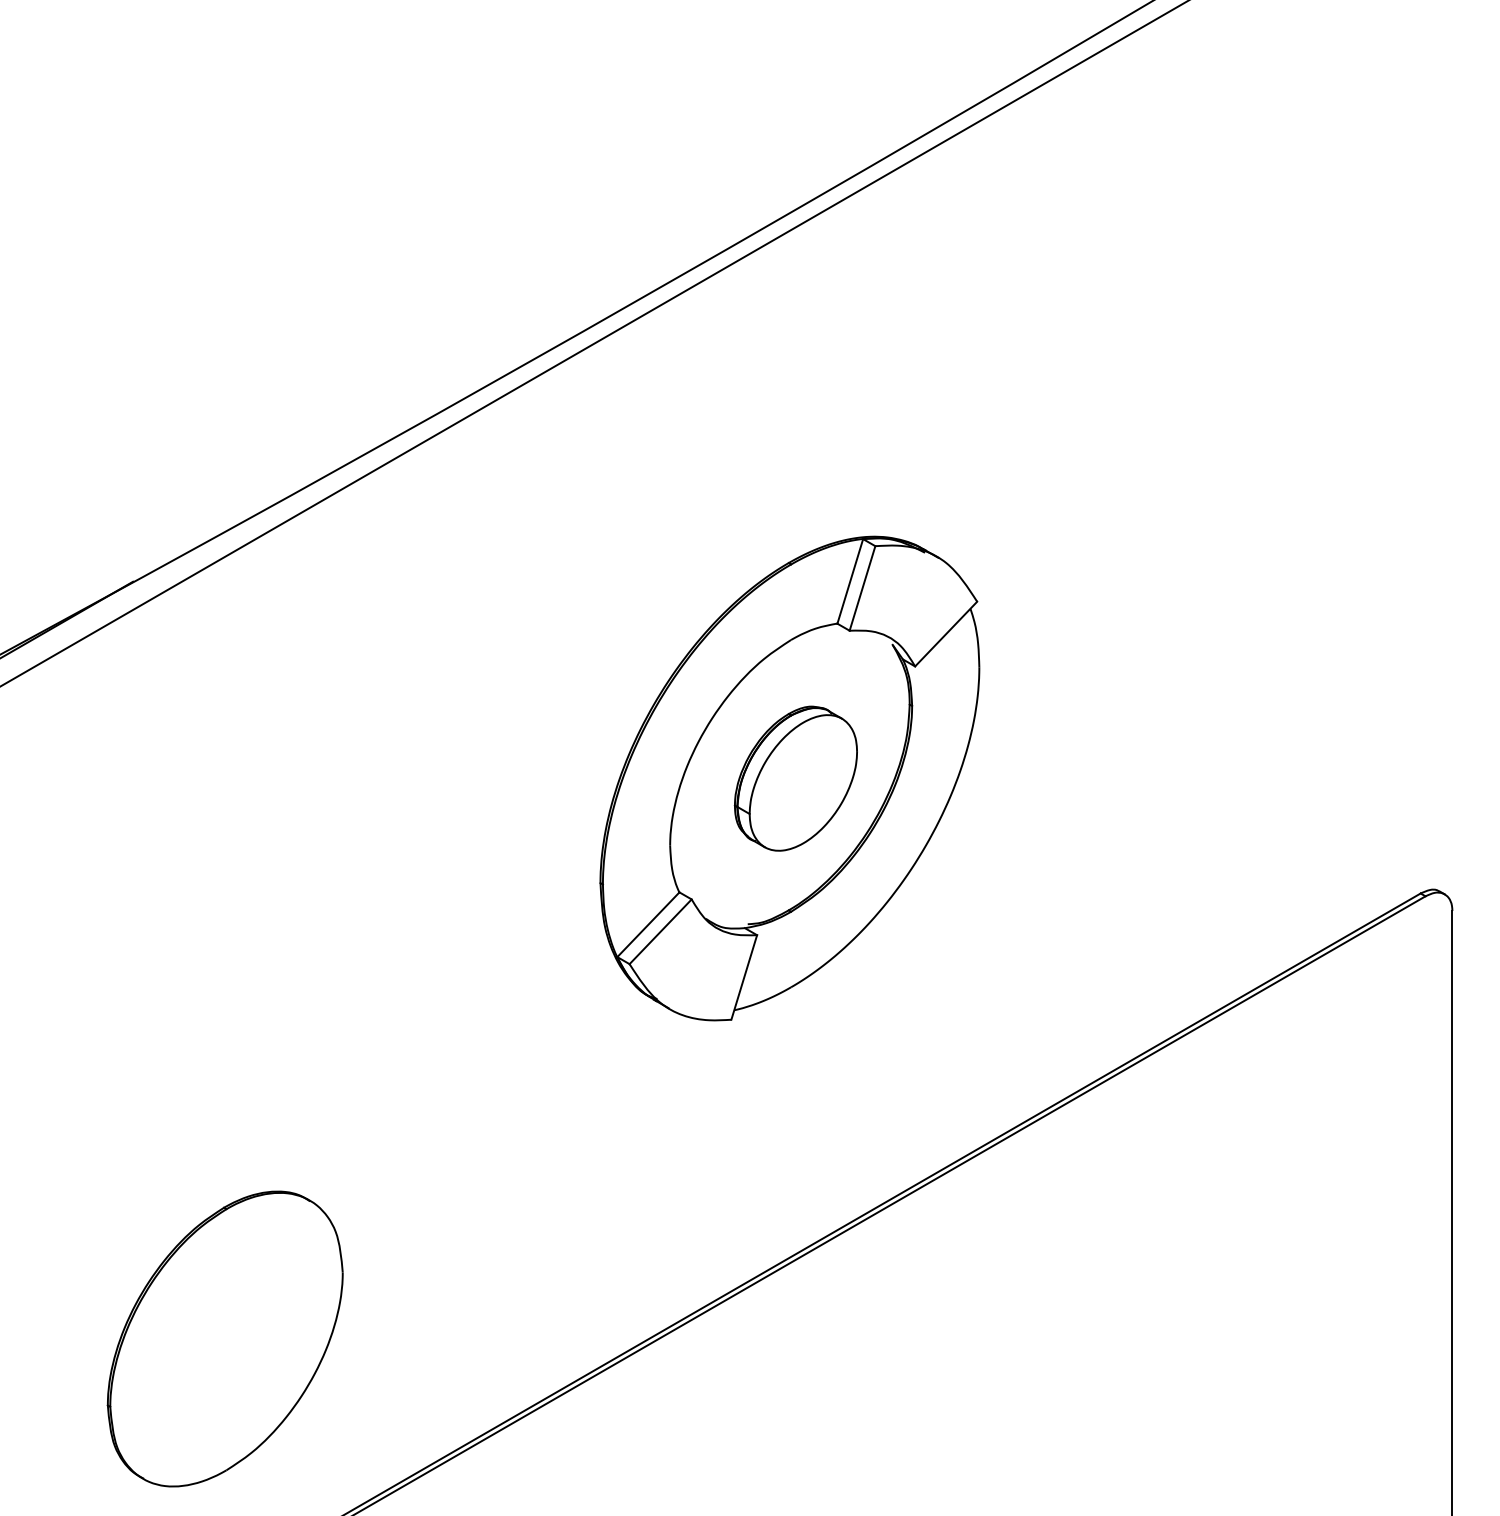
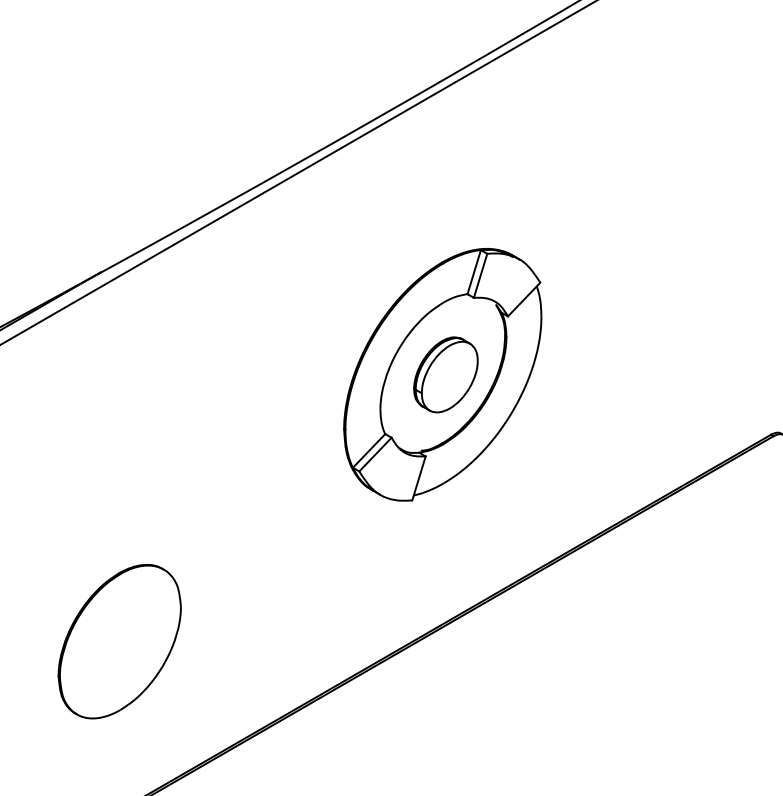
part: (224, 1338) -> (119, 641), moved

